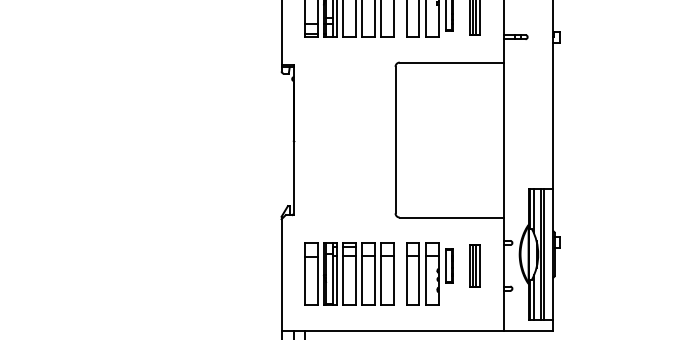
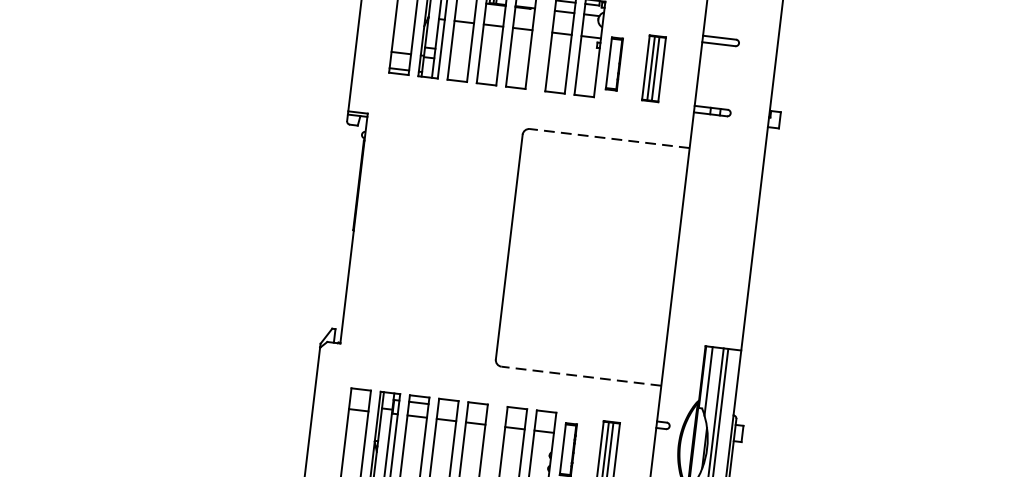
line: (451, 62) -> (609, 138), solid -> dashed
line: (451, 217) -> (580, 376), solid -> dashed

